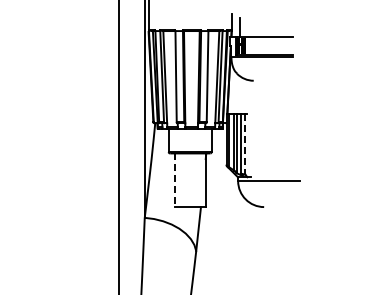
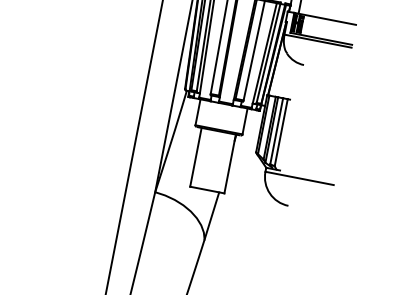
line: (245, 144) -> (281, 133), dashed -> solid
line: (174, 180) -> (195, 157), dashed -> solid

